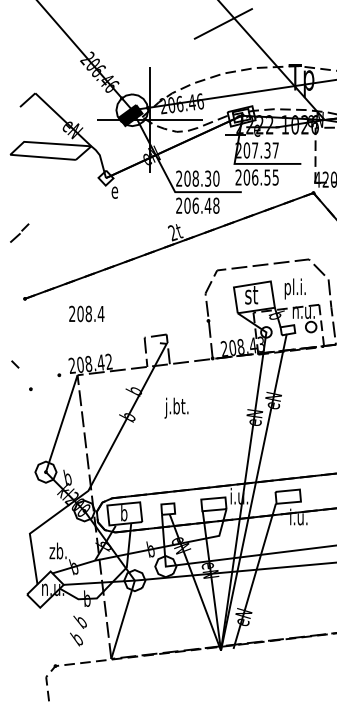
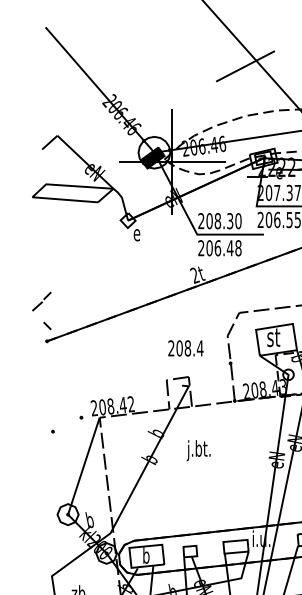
line: (19, 233) -> (41, 301), moved
text: (86, 313) -> (185, 347), moved
line: (15, 364) -> (47, 325), moved

